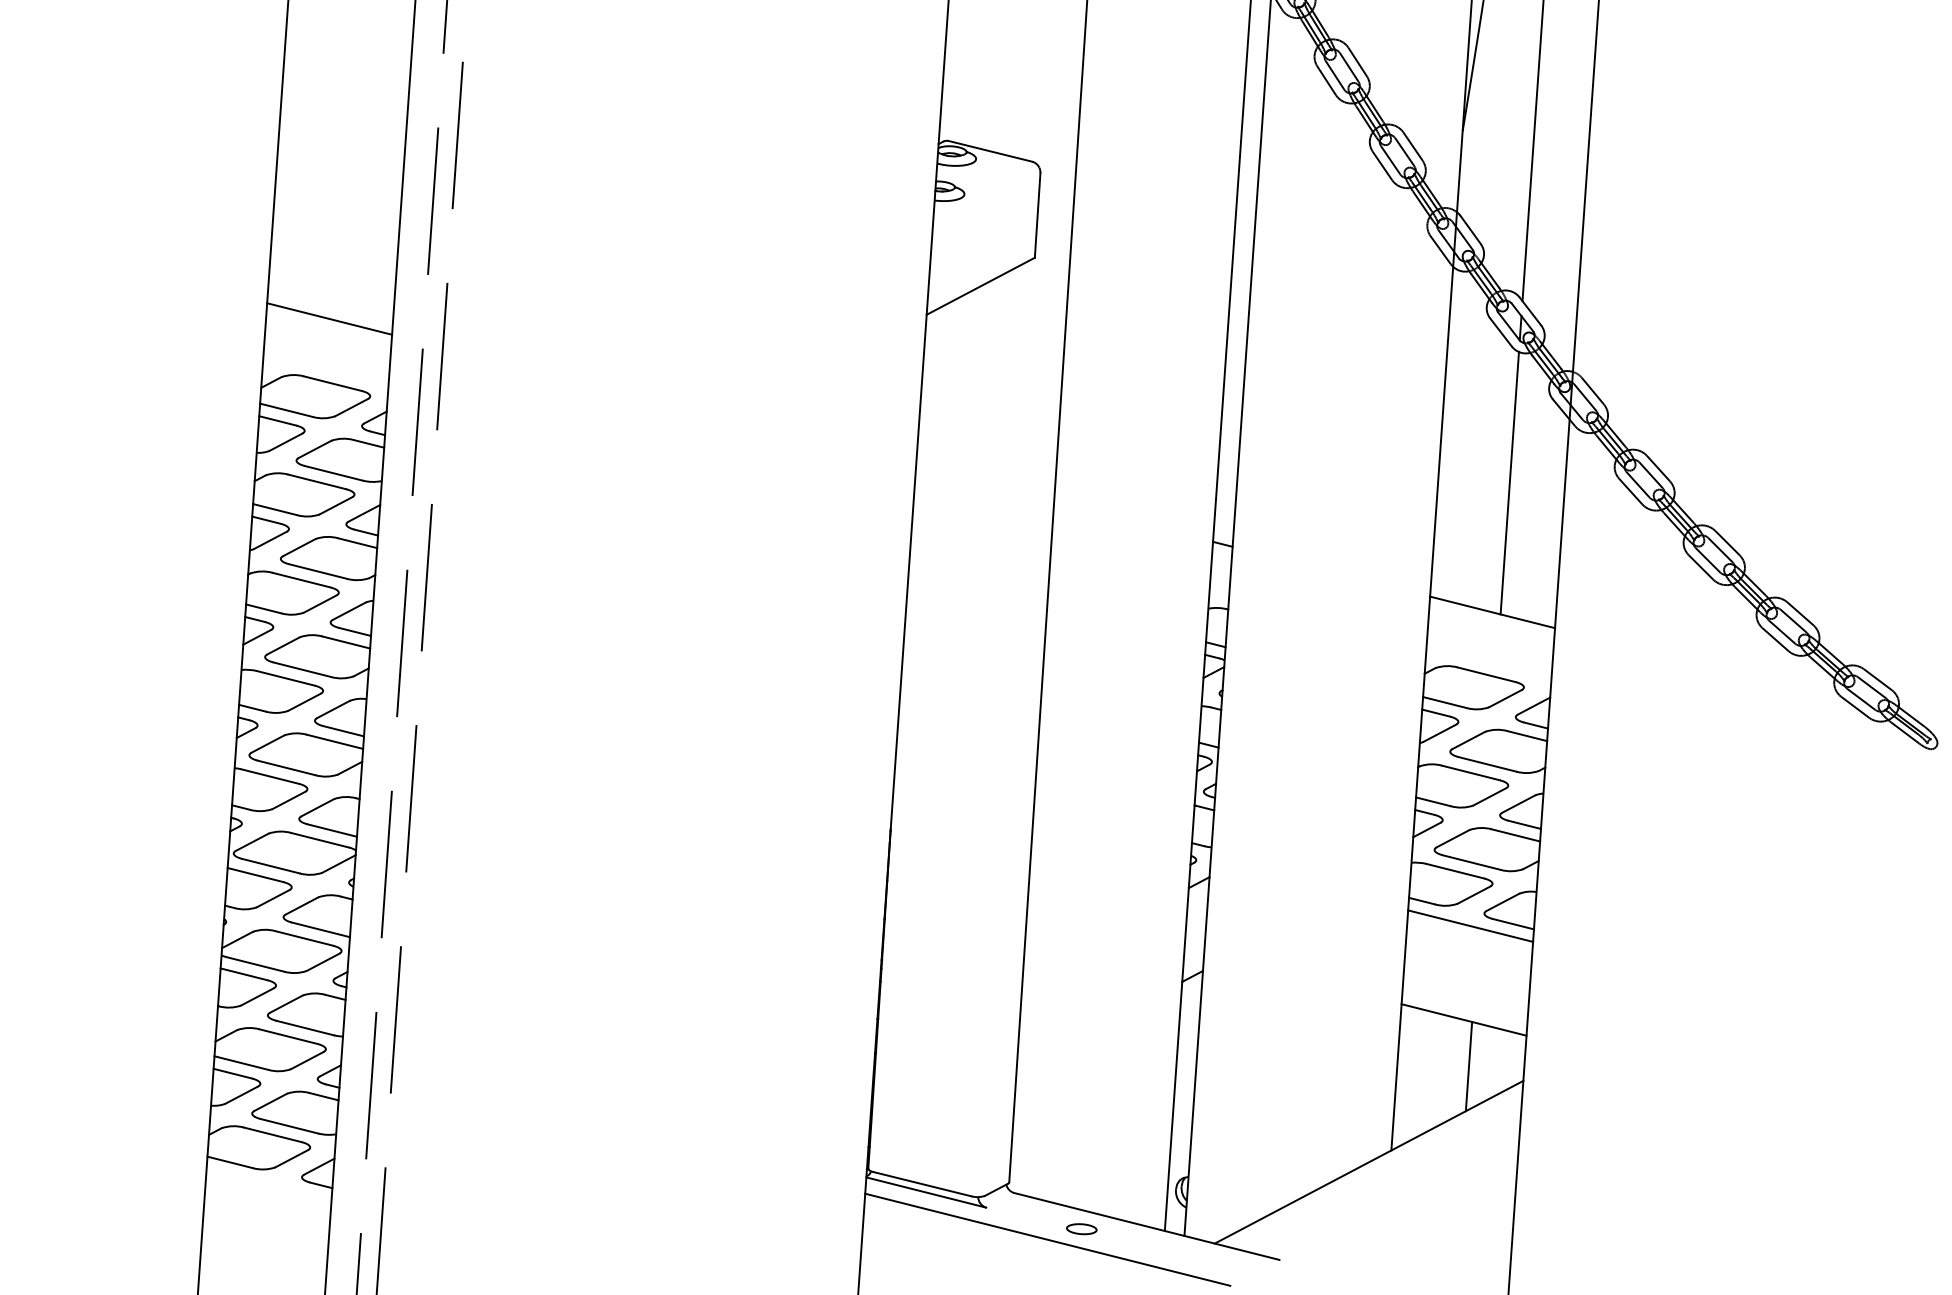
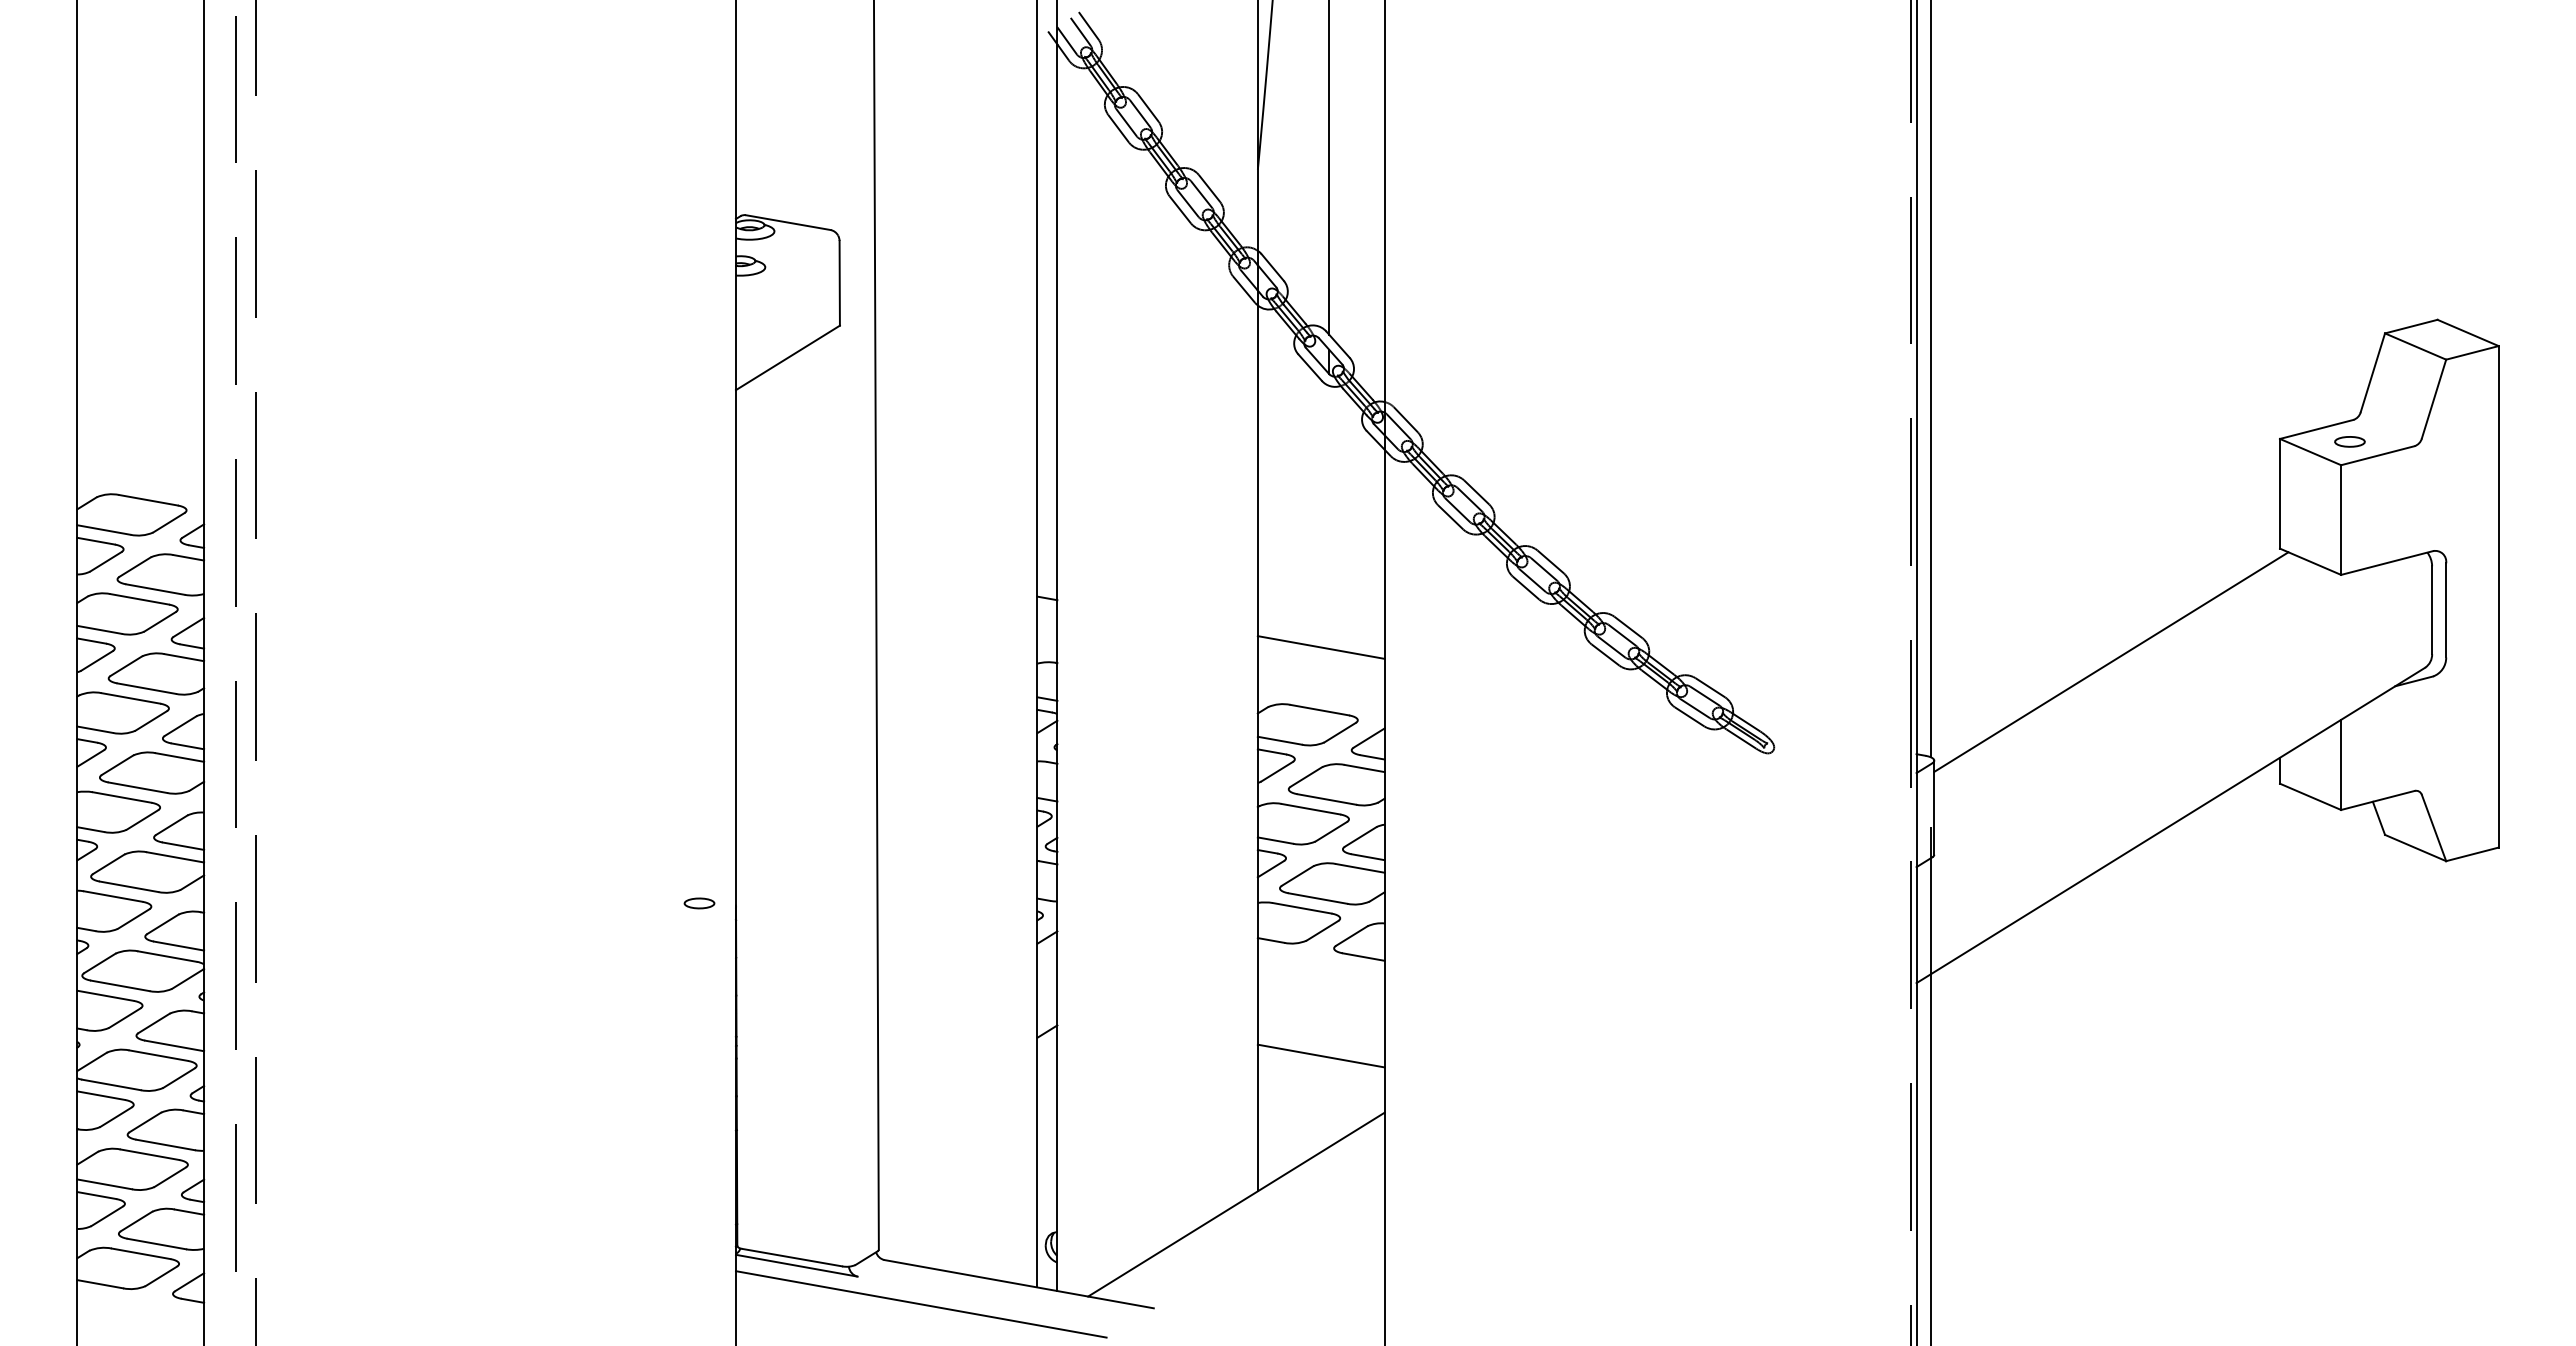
line: (329, 318) -> (140, 435), removed
line: (1509, 482) -> (1329, 516), removed
line: (1469, 925) -> (1320, 961), removed
line: (1469, 1065) -> (1329, 1101), removed
part: (1081, 1229) -> (699, 903), moved

